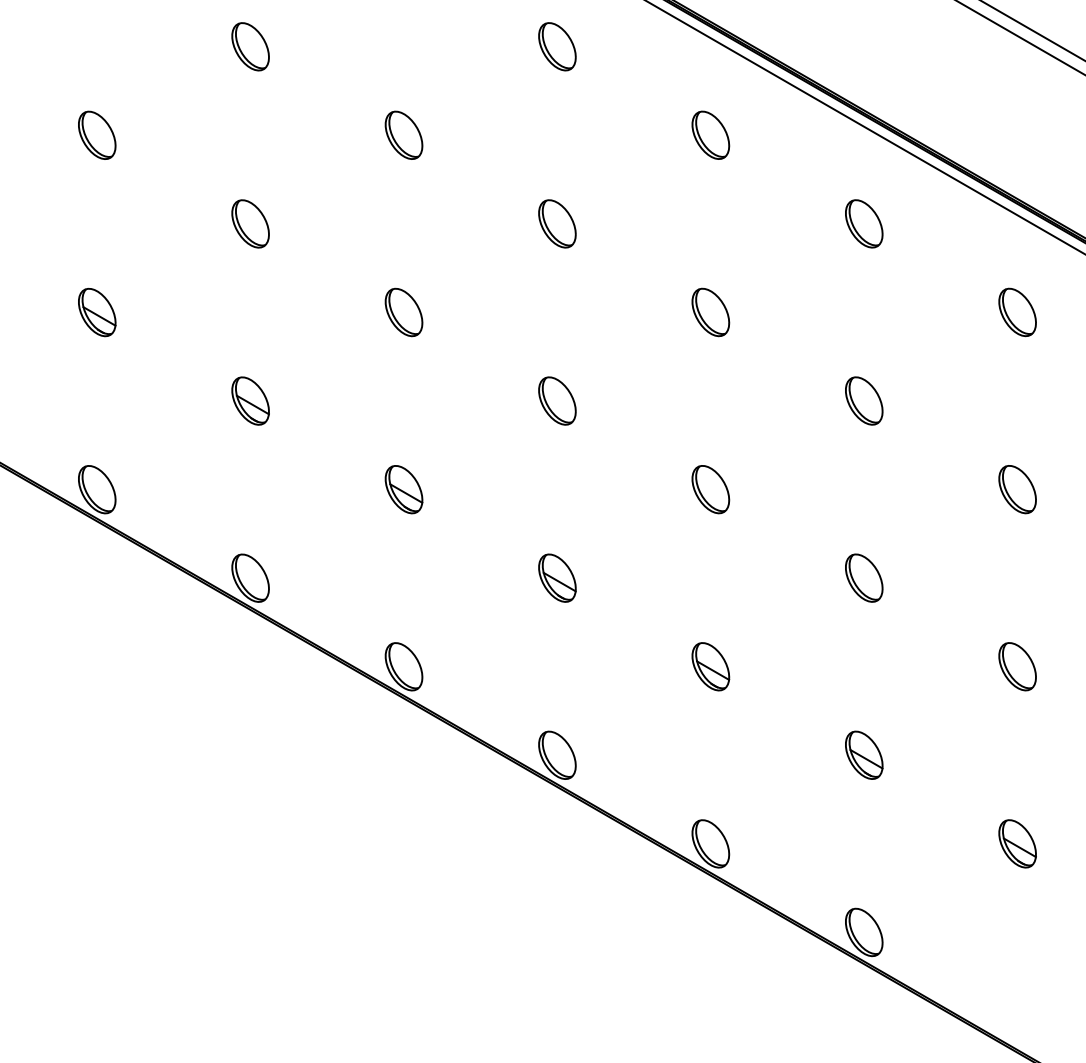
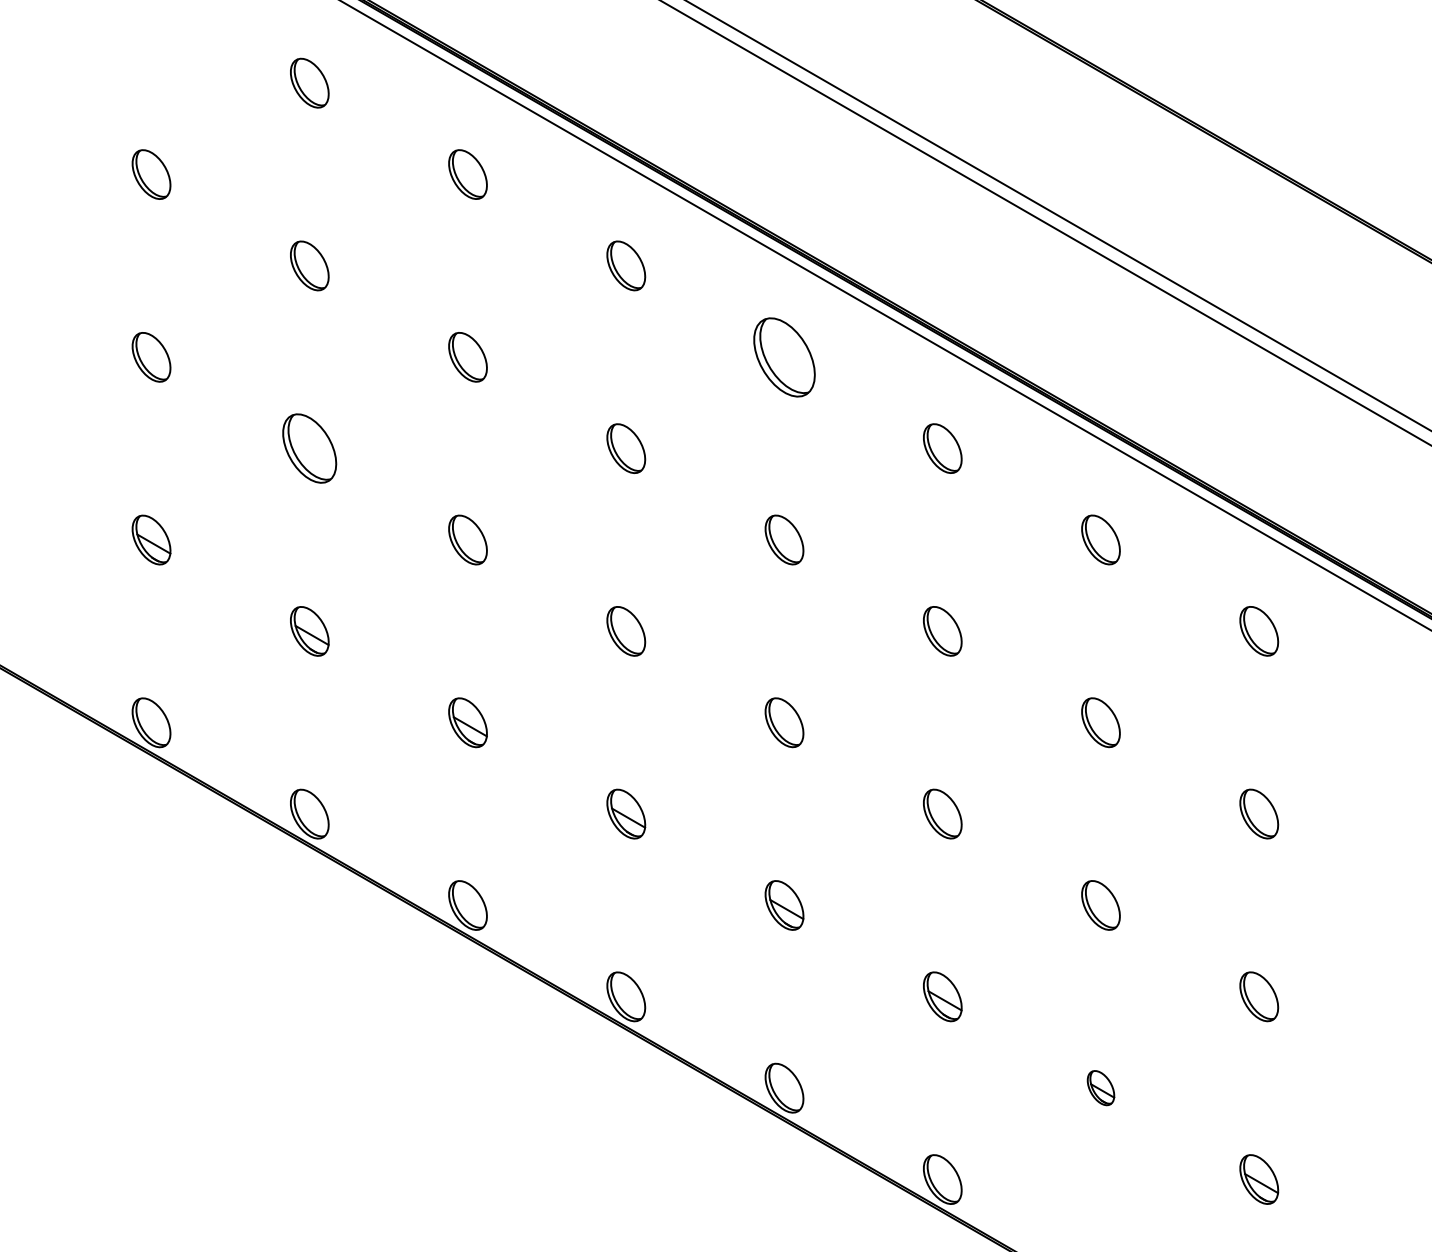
part: (710, 134) -> (784, 356), size x1.6
part: (250, 223) -> (309, 448), size x1.4
part: (1017, 843) -> (1100, 1087), size x0.7

